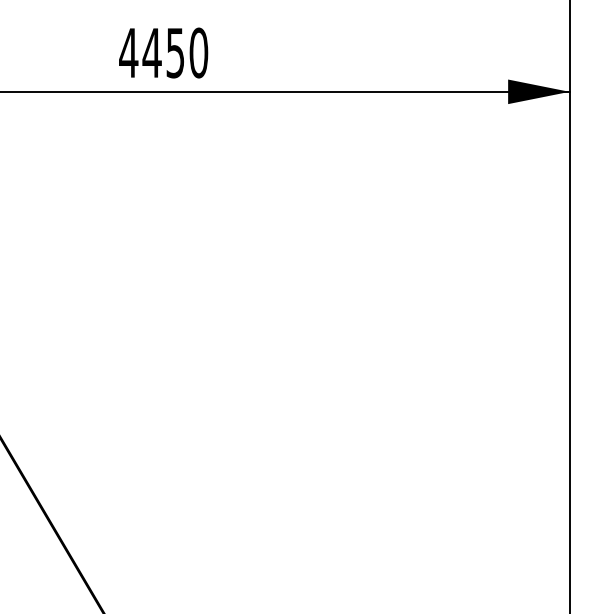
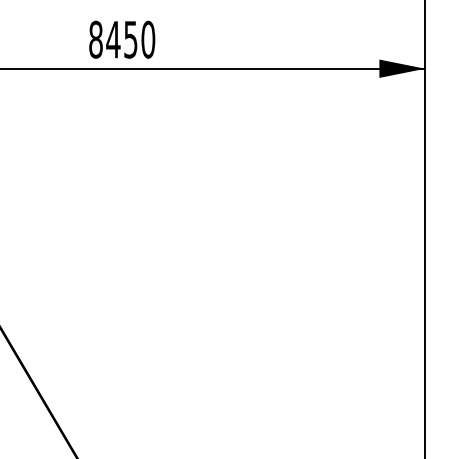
text: (128, 52) -> (95, 39), 4450 -> 8450

